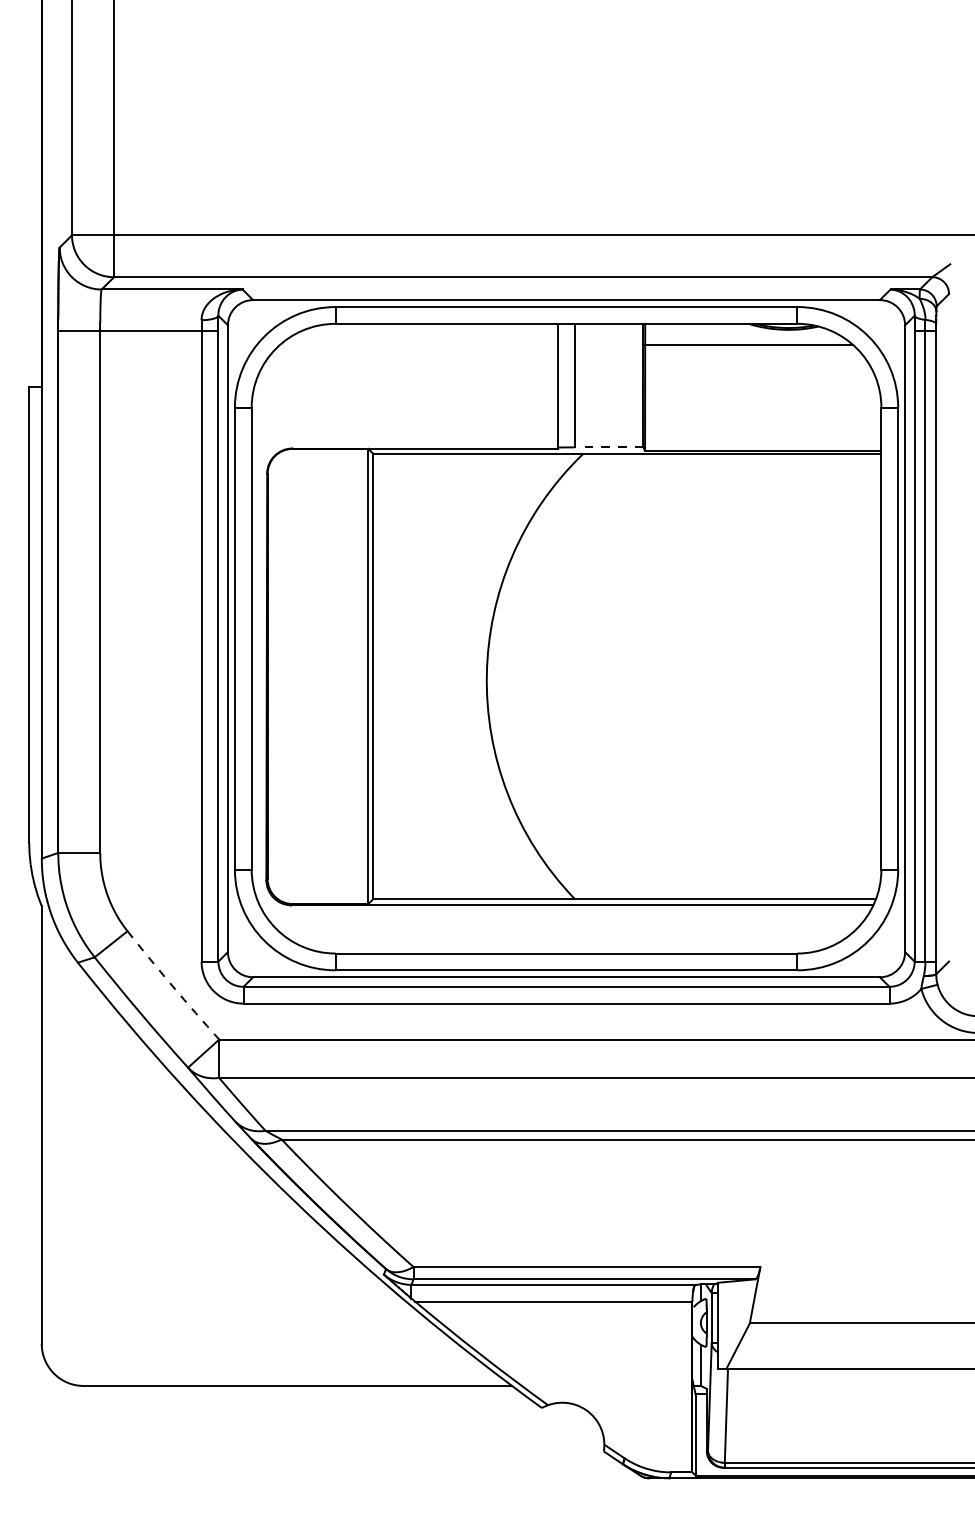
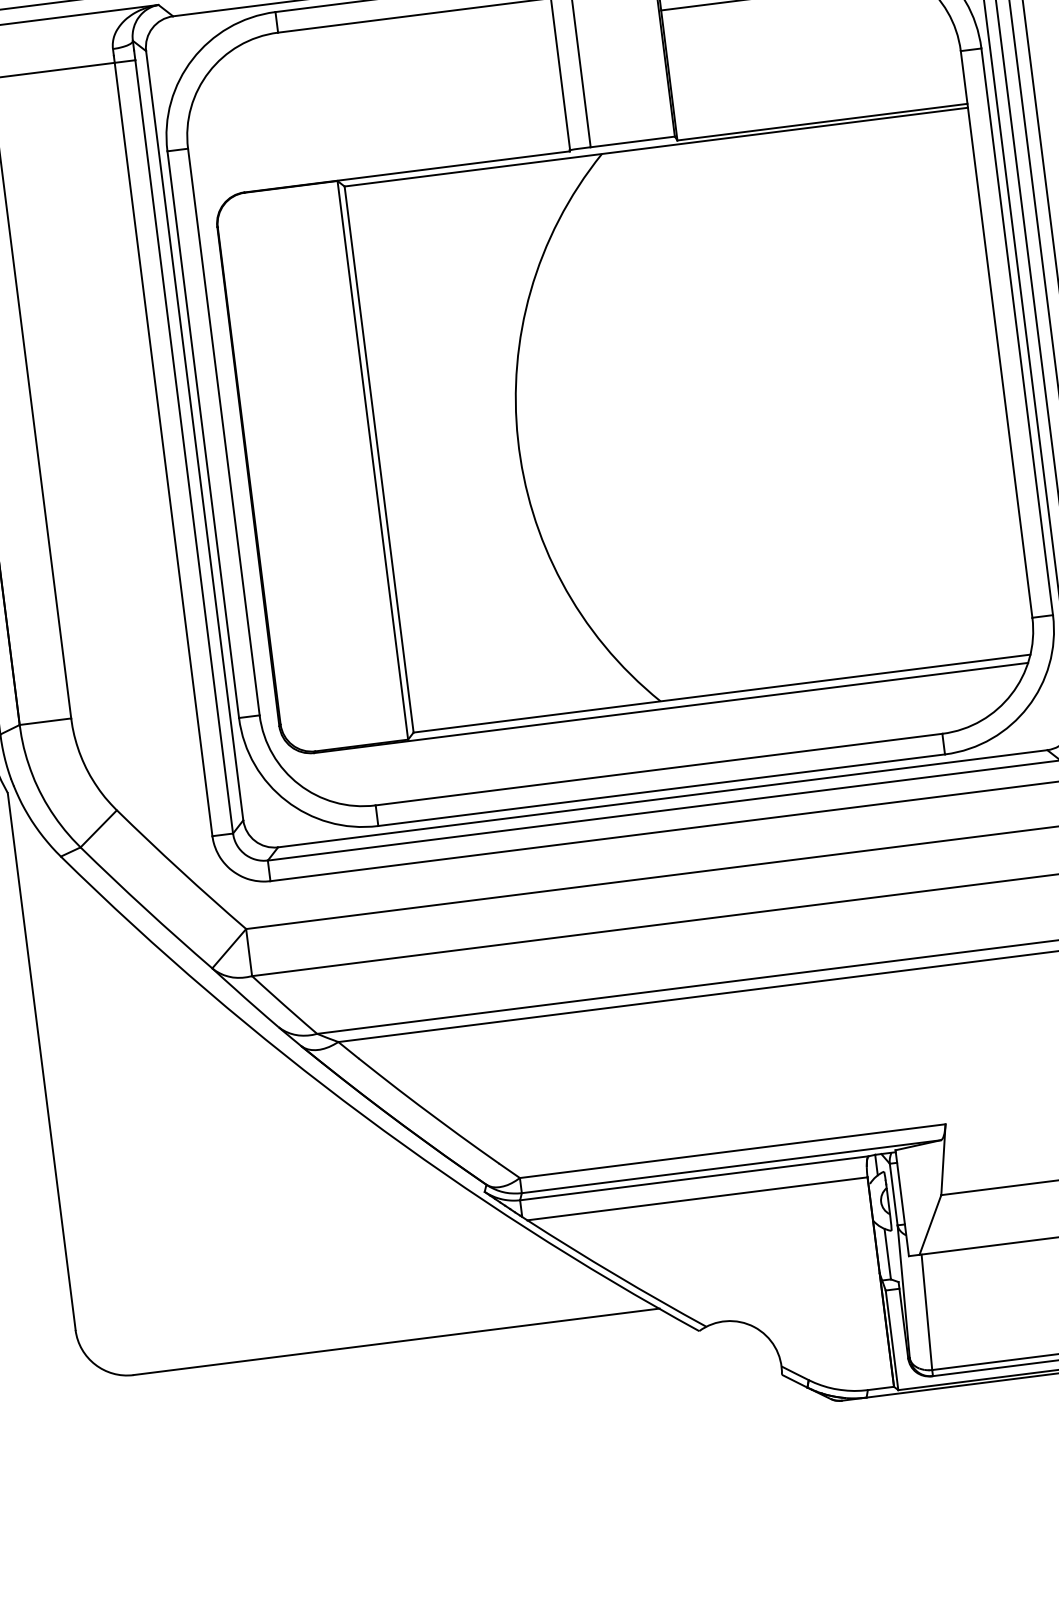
line: (608, 447) -> (632, 142), dashed -> solid
arc: (172, 986) -> (180, 871), dashed -> solid

